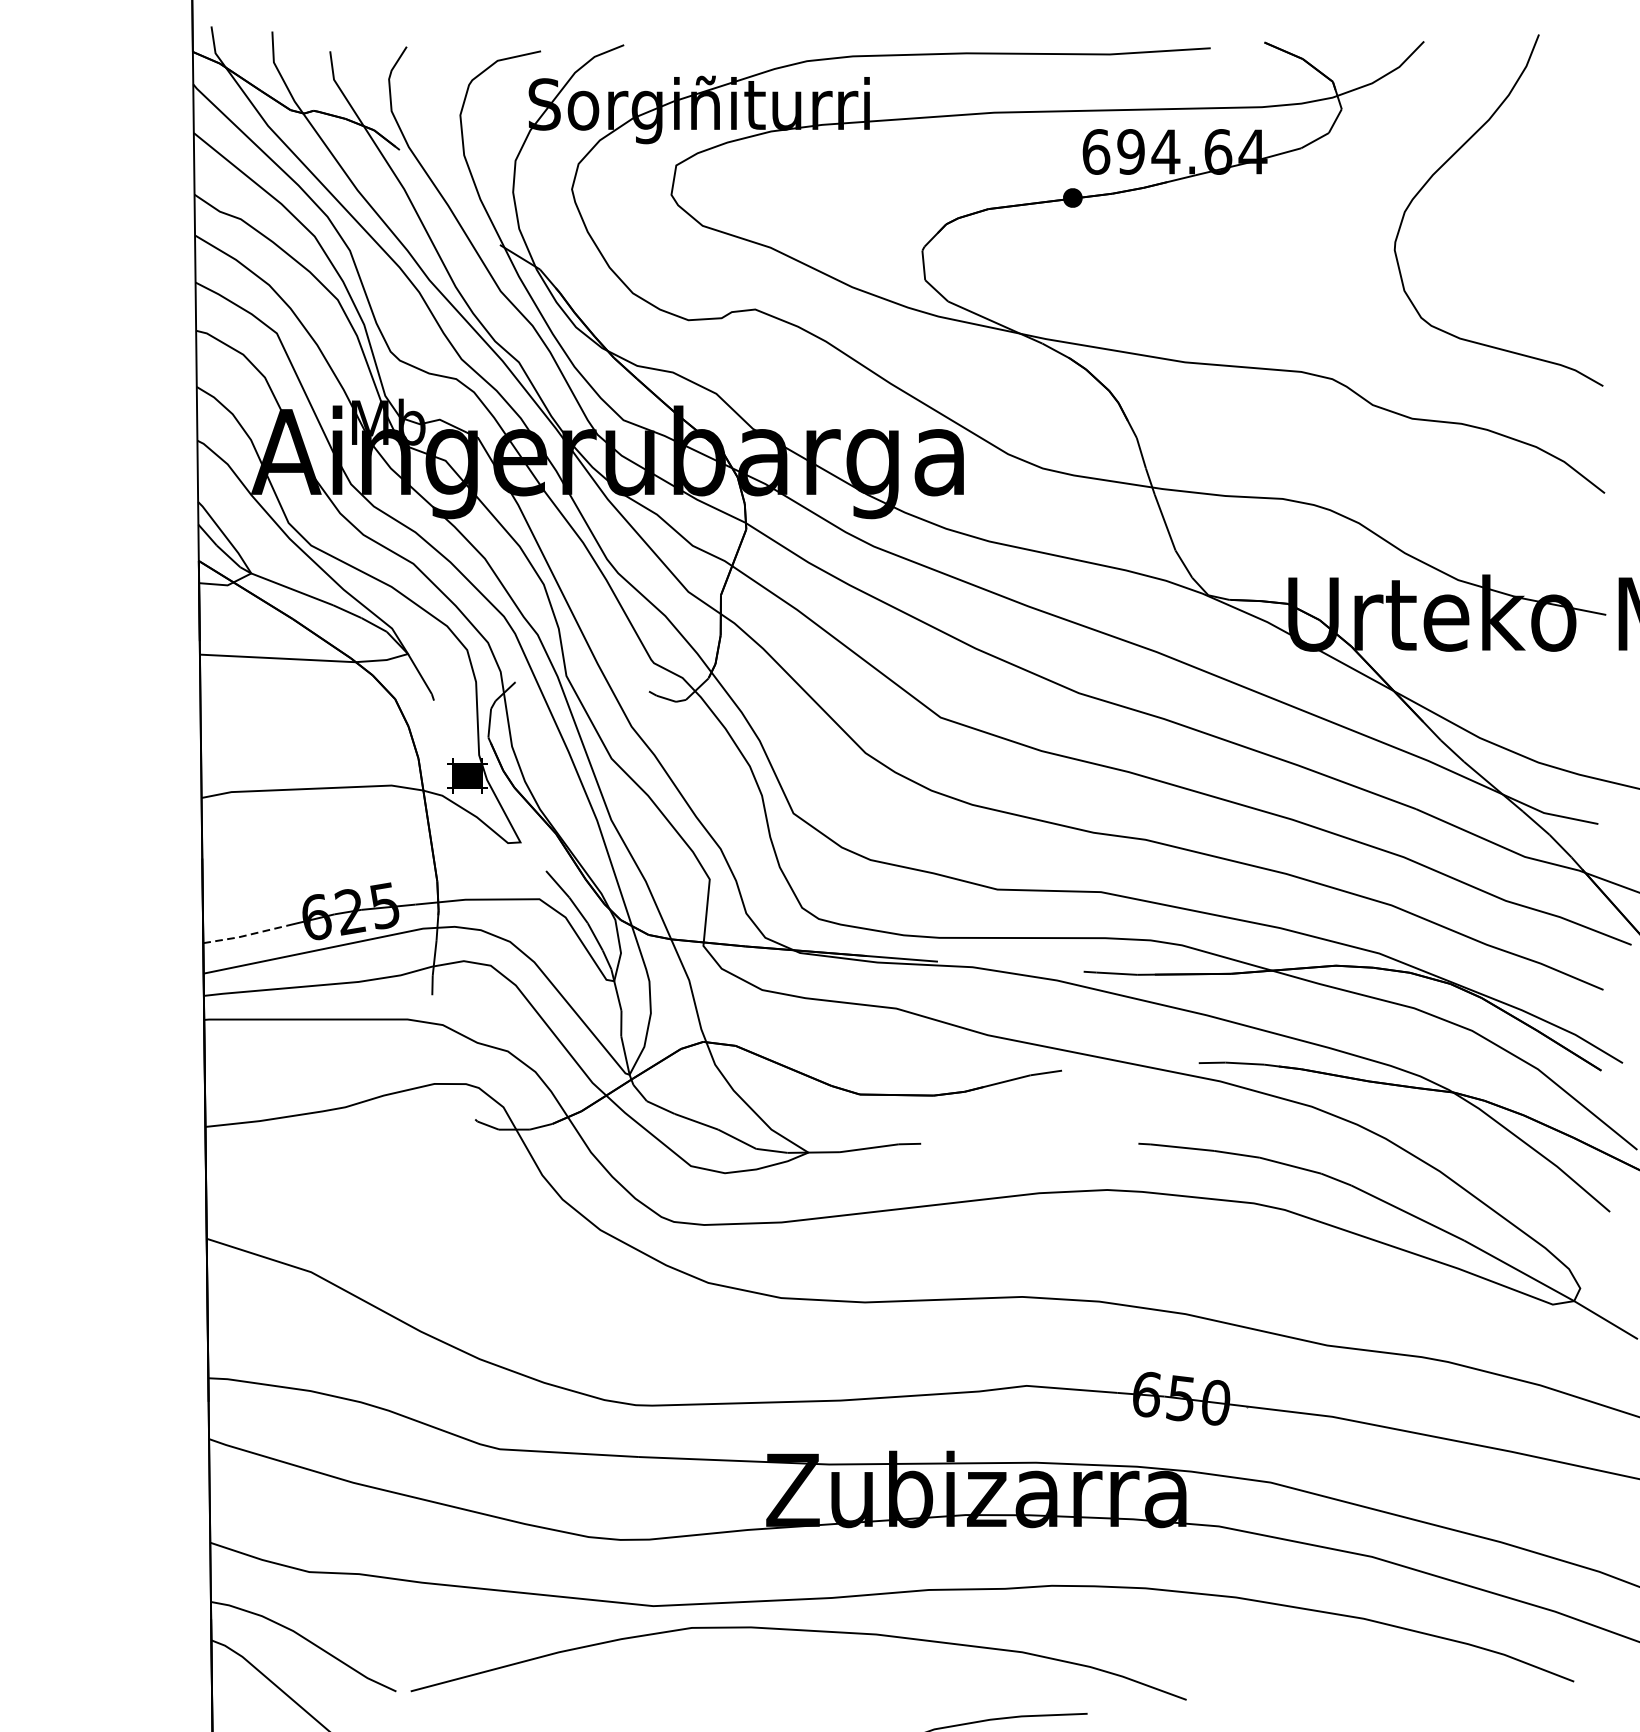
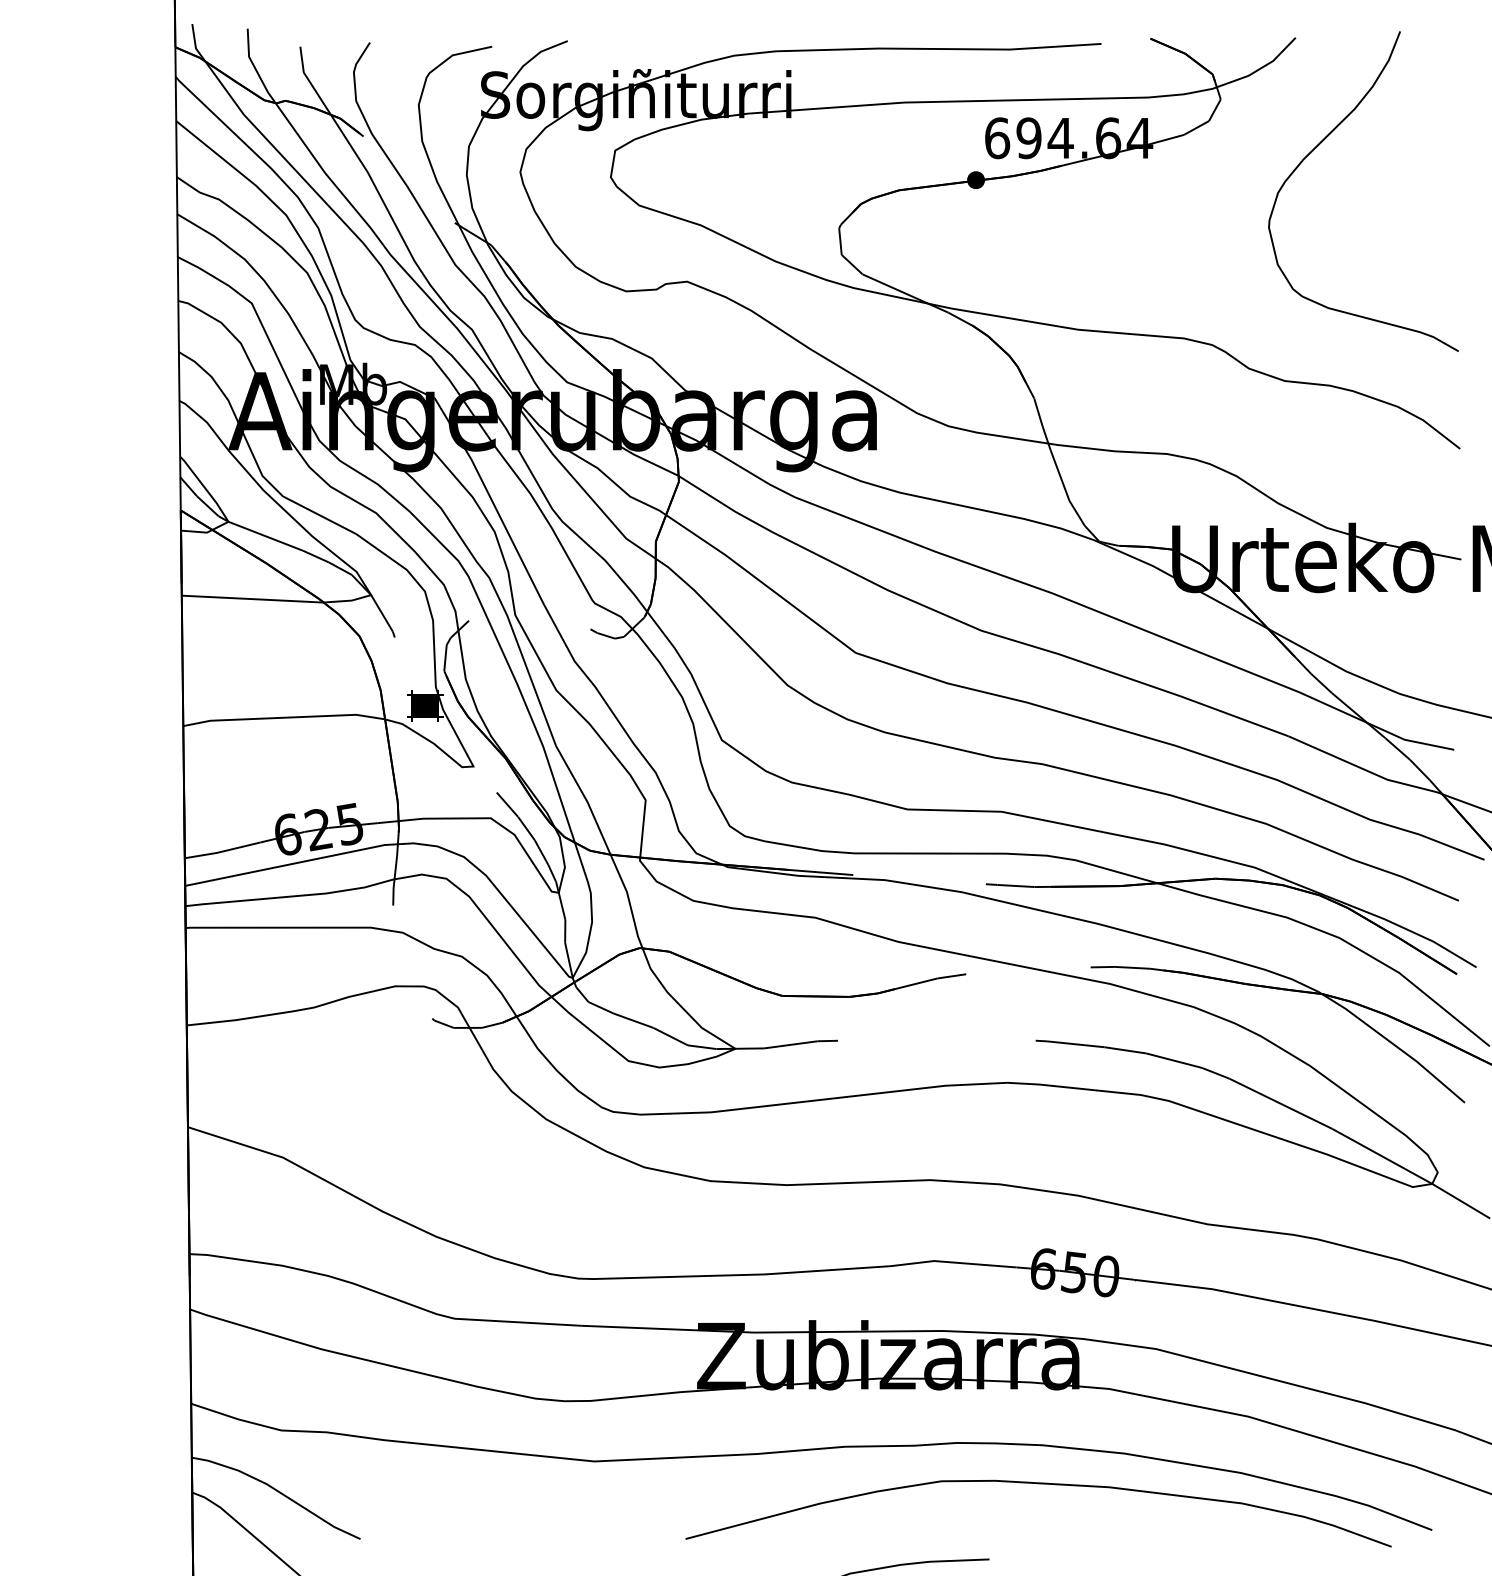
line: (244, 935) -> (222, 851), dashed -> solid
curve: (798, 1631) -> (1038, 1484), moved

